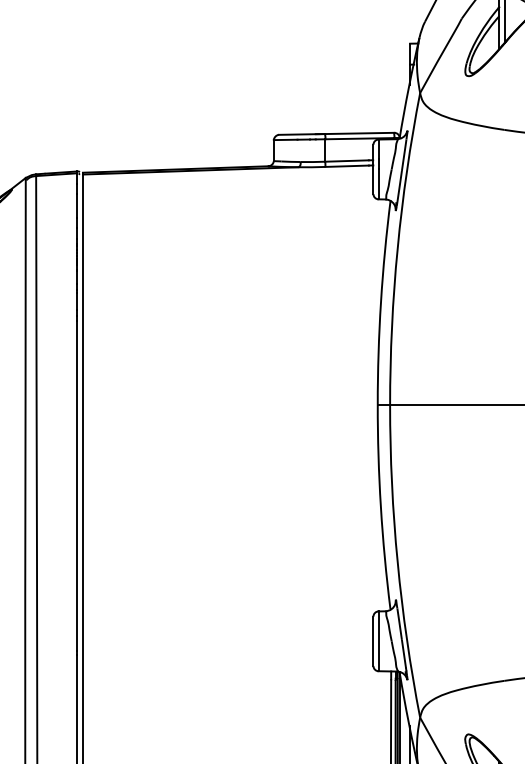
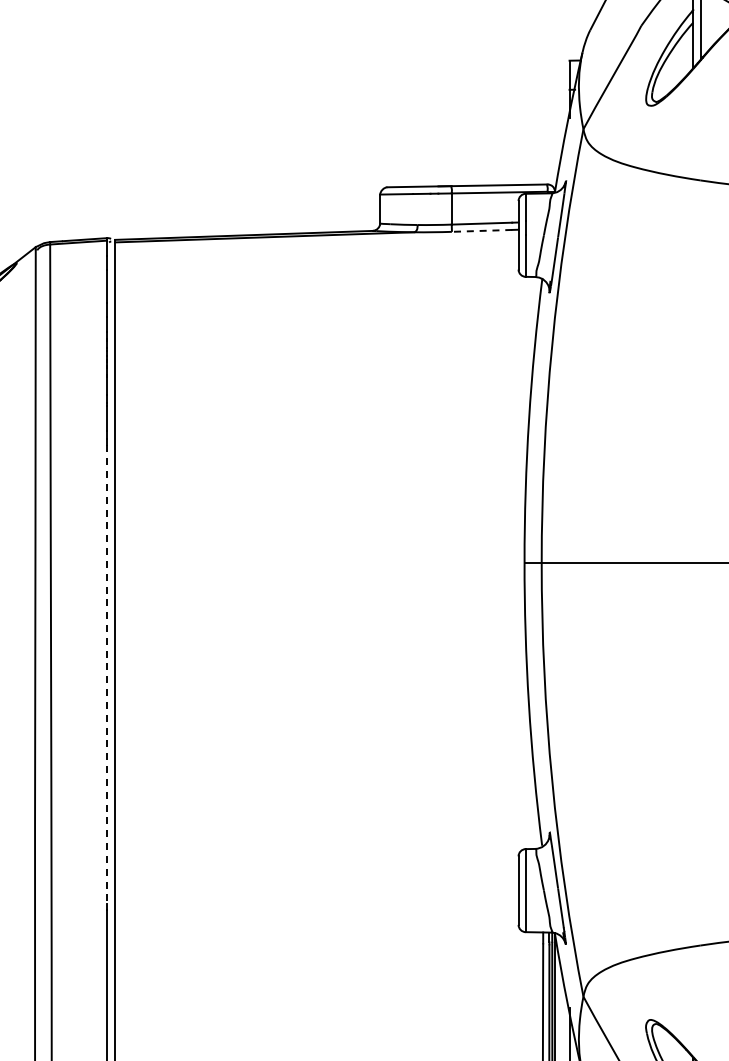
line: (346, 165) -> (481, 230), solid -> dashed
line: (77, 486) -> (107, 675), solid -> dashed

